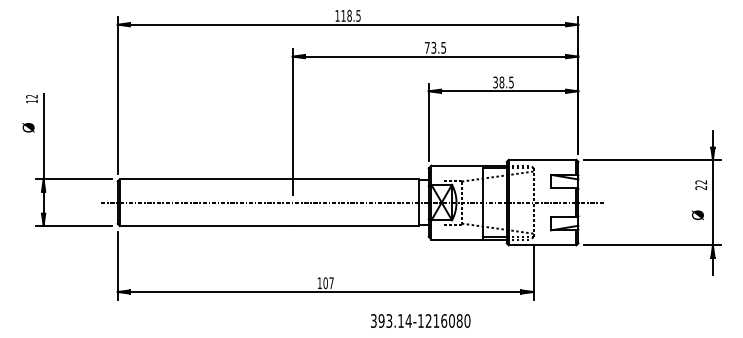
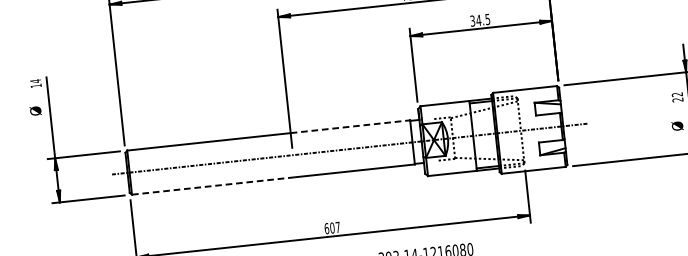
text: (501, 82) -> (478, 20), 38.5 -> 34.5
text: (31, 96) -> (35, 81), 12 -> 14
line: (356, 179) -> (351, 126), solid -> dashed
line: (206, 225) -> (213, 185), solid -> dashed
text: (319, 283) -> (326, 228), 107 -> 607

